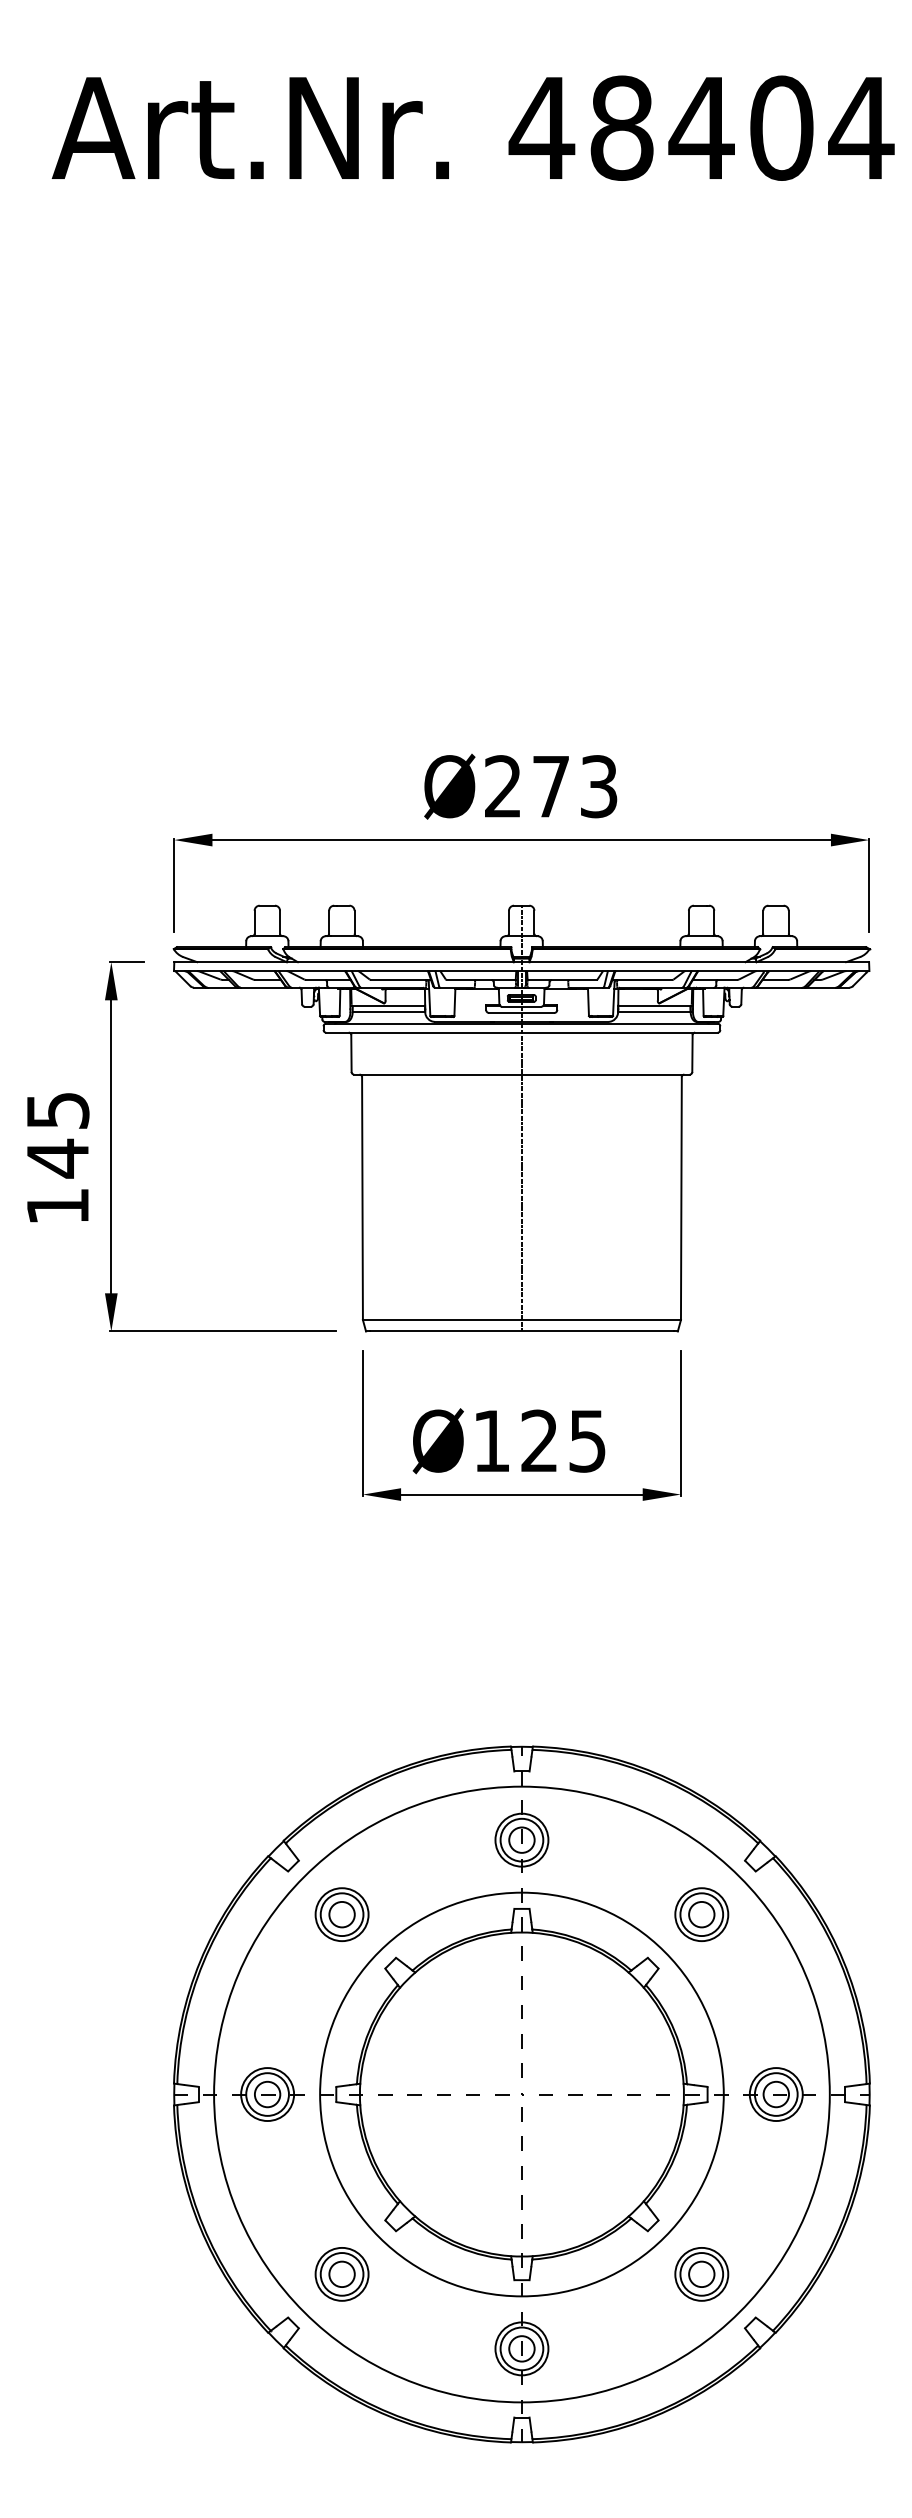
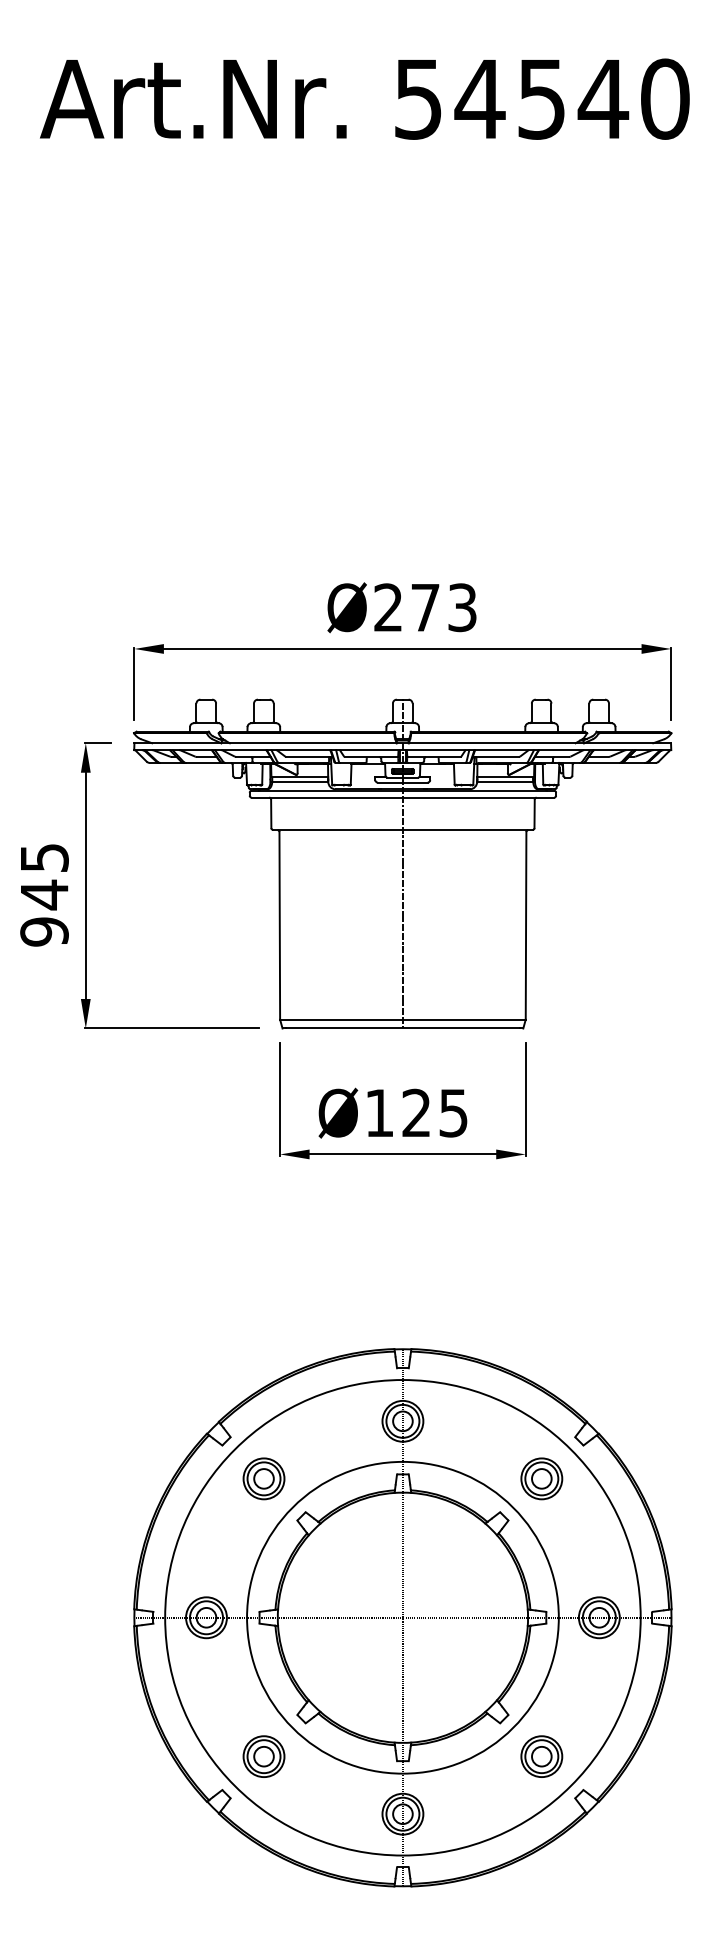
text: (701, 127) -> (541, 98), 48404 -> 54540
text: (57, 1206) -> (44, 931), 145 -> 945

